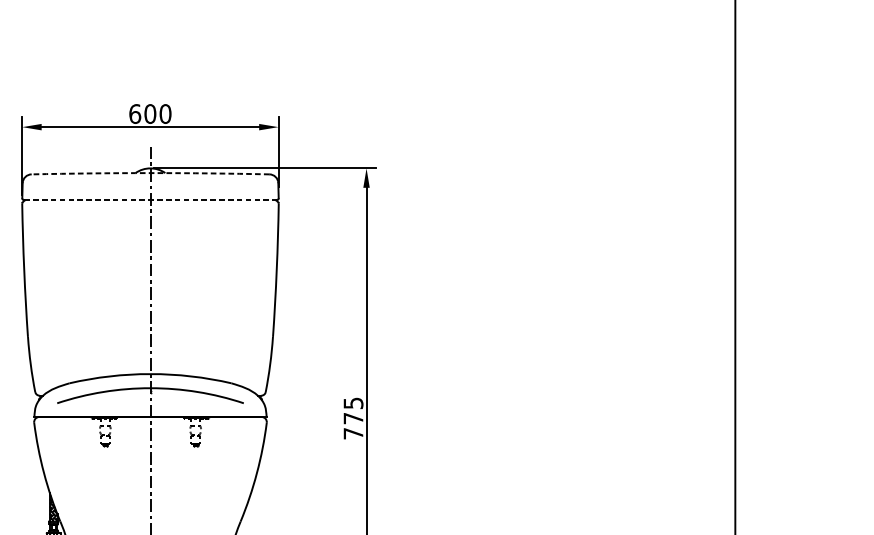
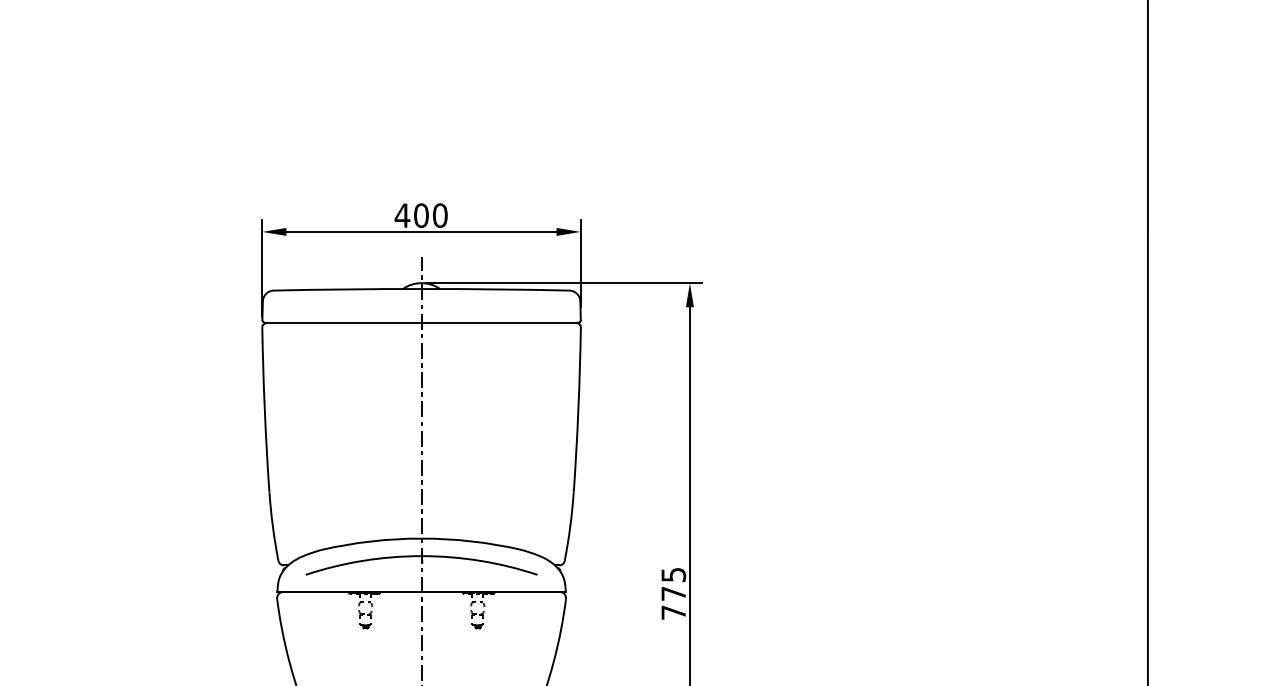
text: (135, 113) -> (402, 215), 600 -> 400
arc: (150, 172) -> (421, 288), dashed -> solid
line: (150, 200) -> (421, 322), dashed -> solid

